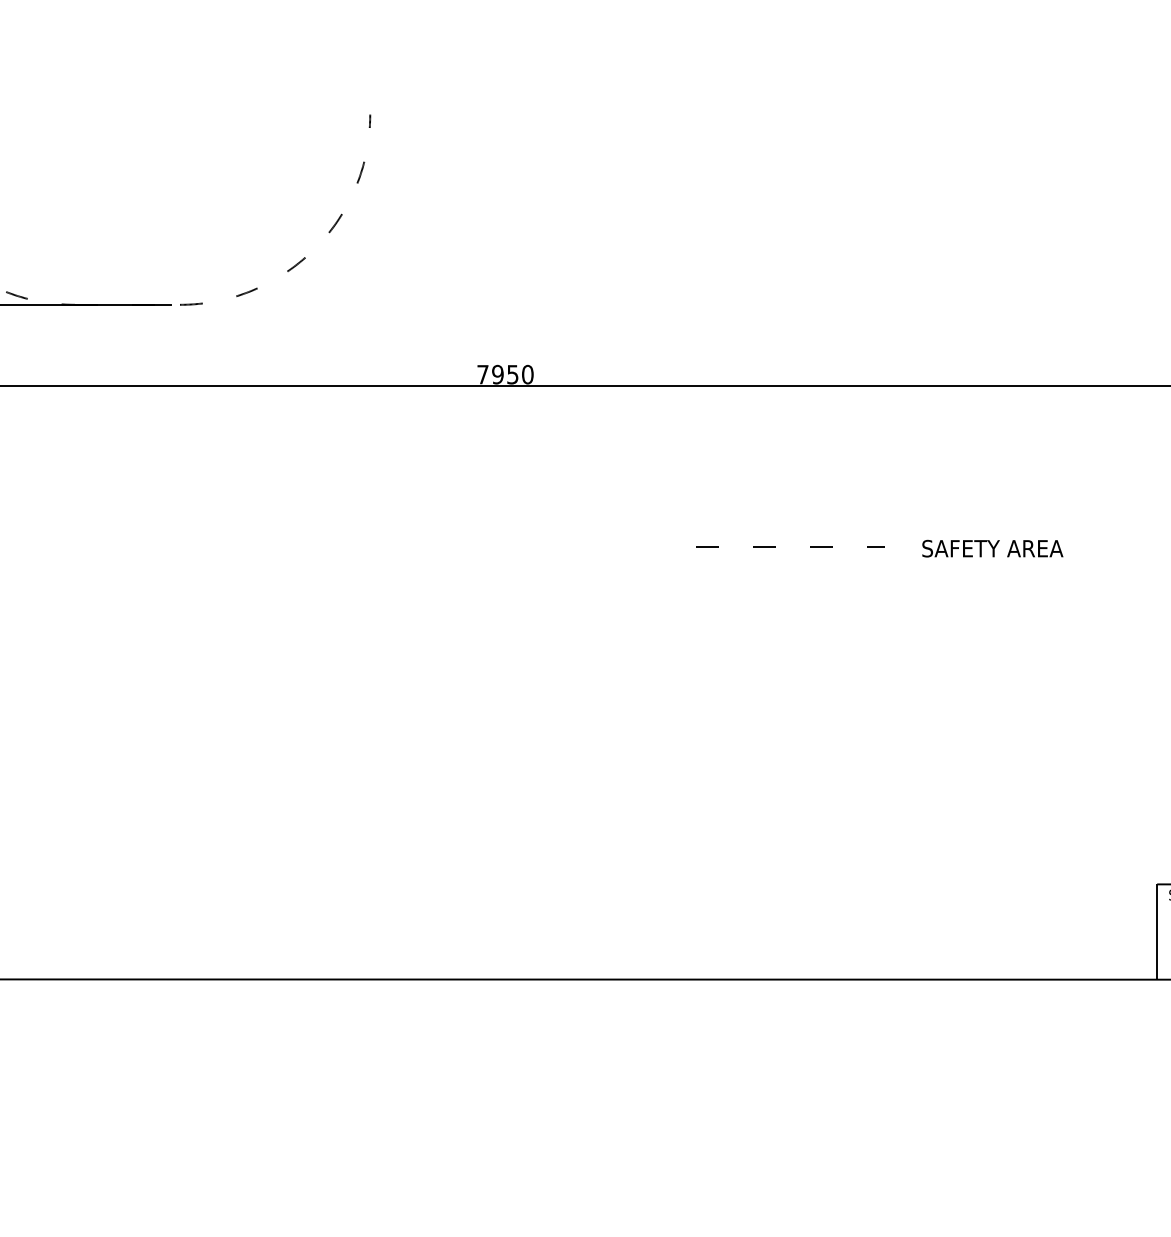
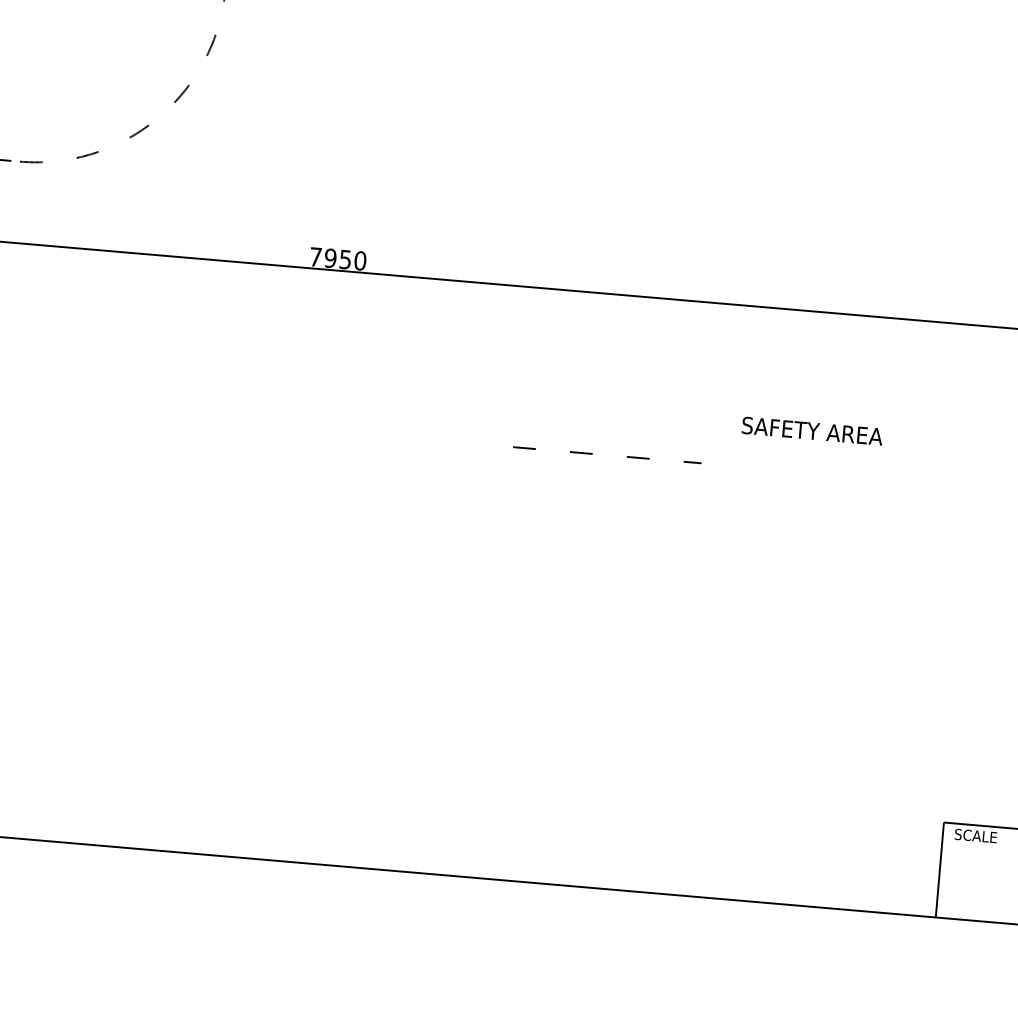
text: (992, 548) -> (812, 430), moved

